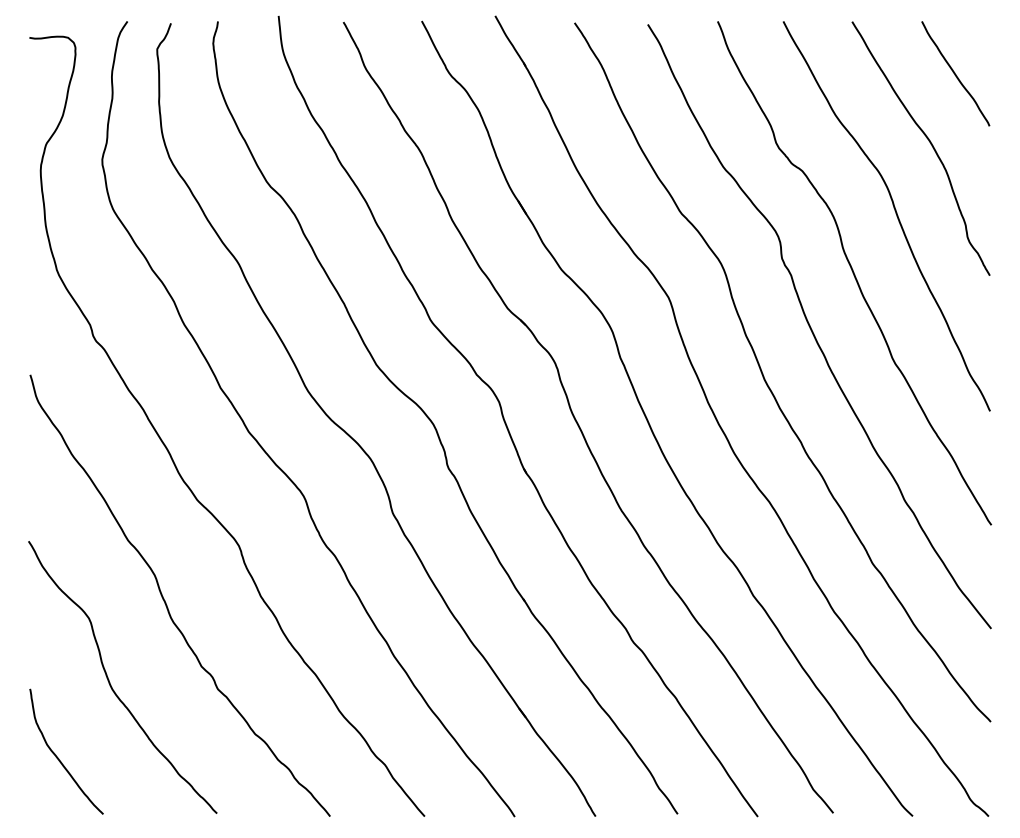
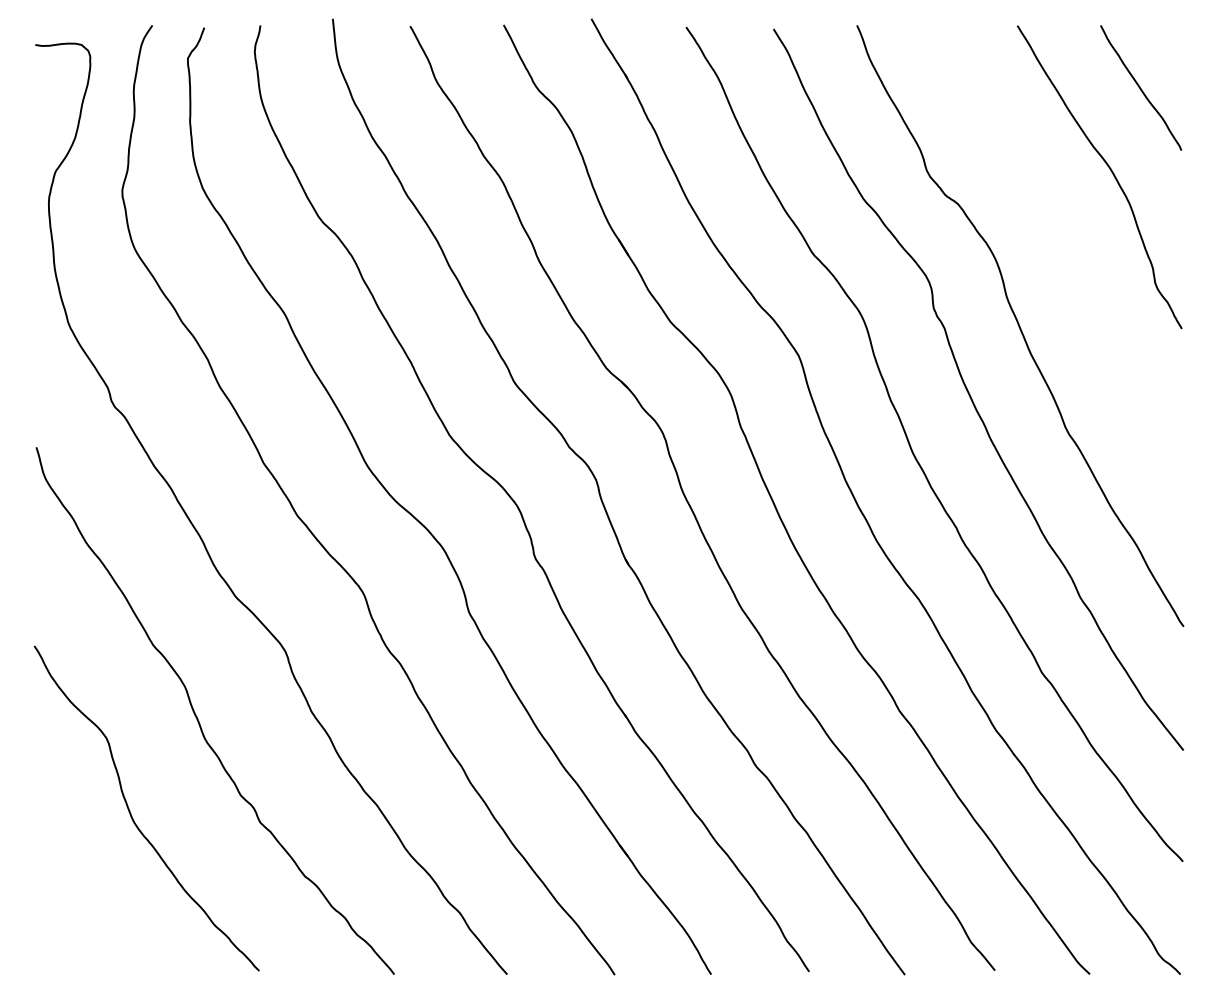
curve: (895, 214) -> (1069, 255), removed
curve: (58, 757) -> (69, 903), removed

